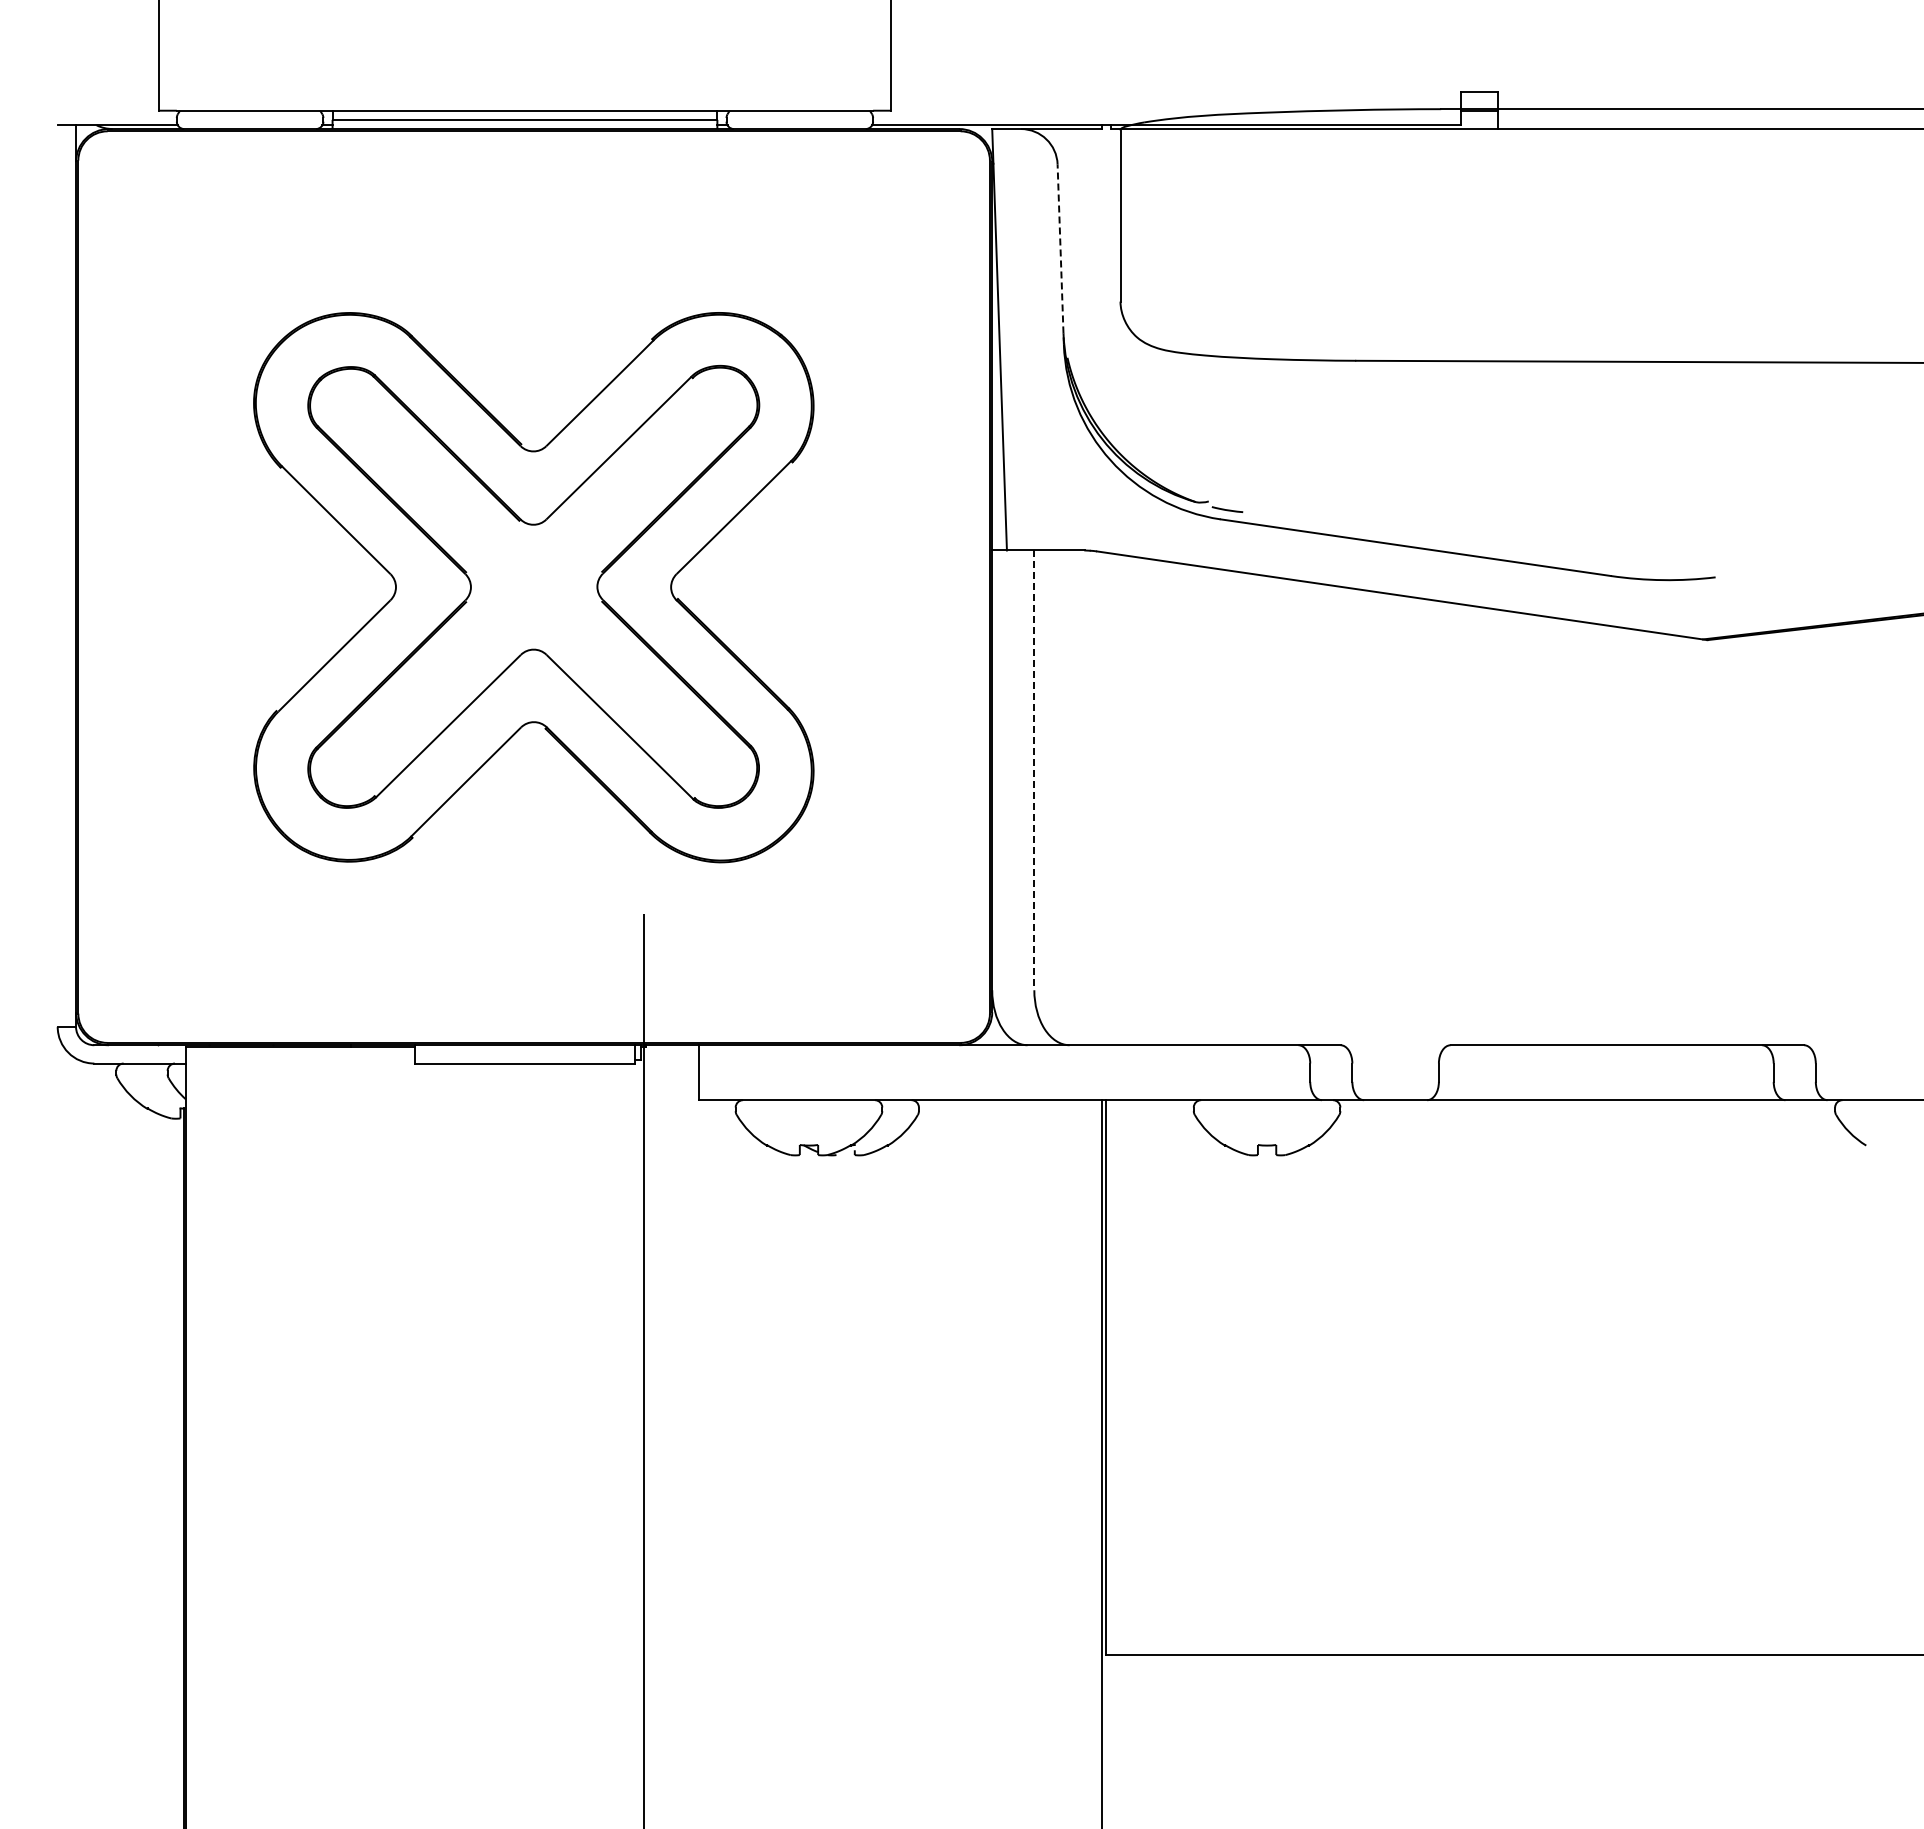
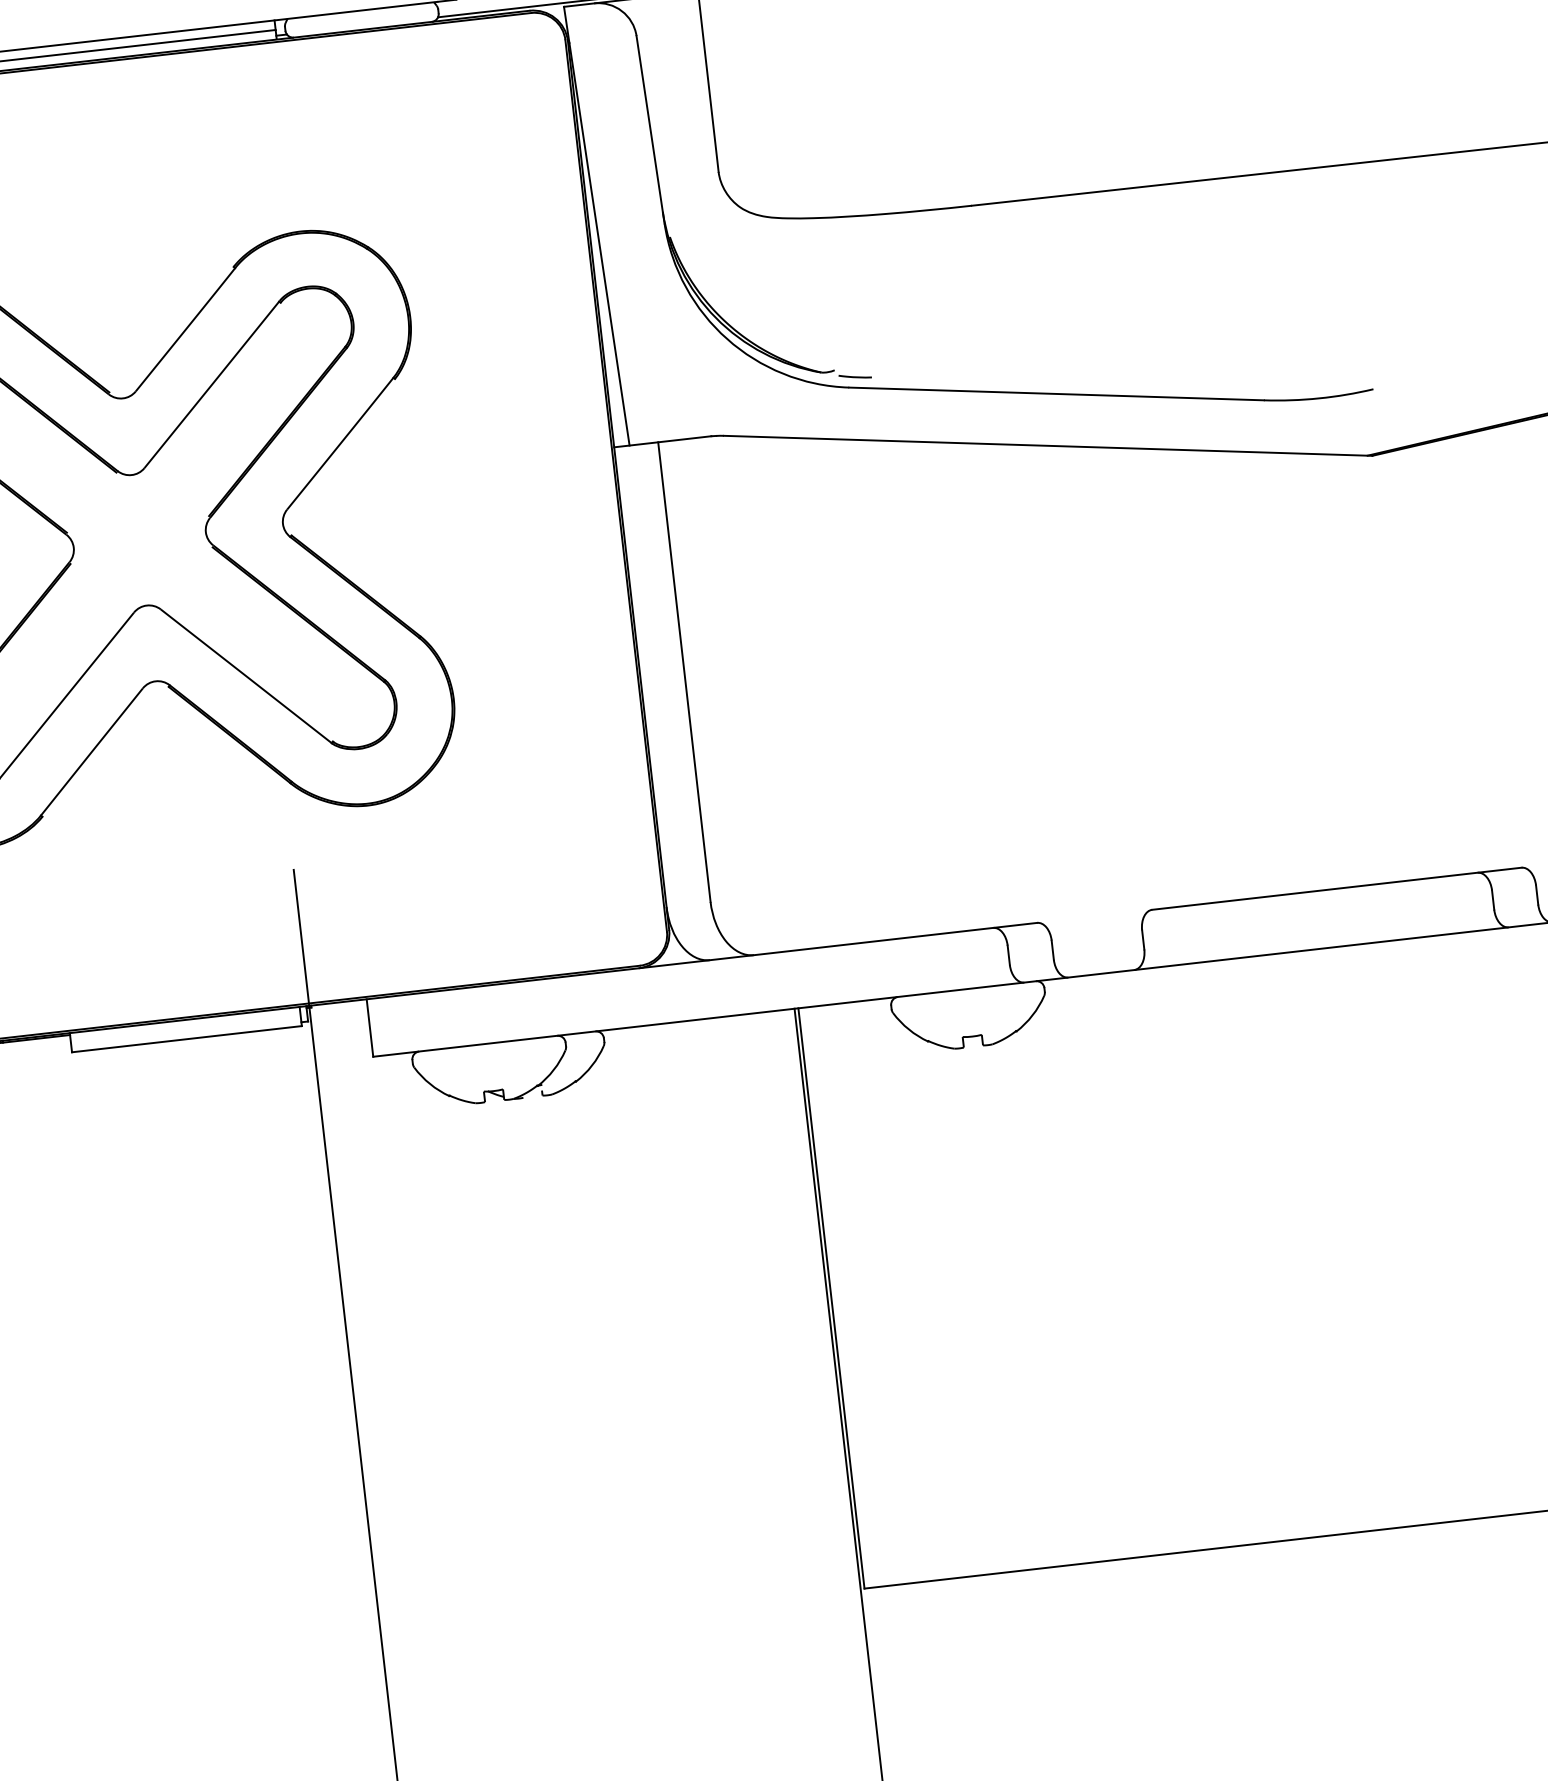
line: (1060, 253) -> (650, 128), dashed -> solid
line: (1034, 770) -> (684, 672), dashed -> solid

